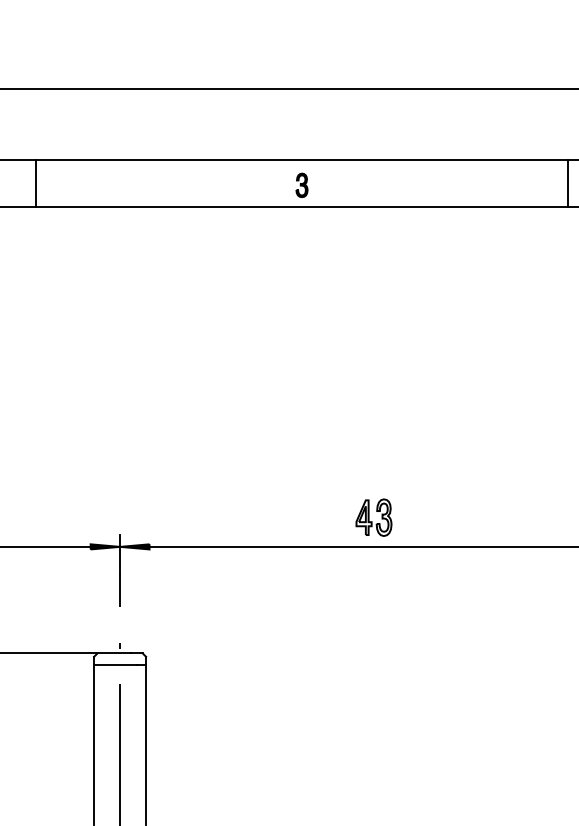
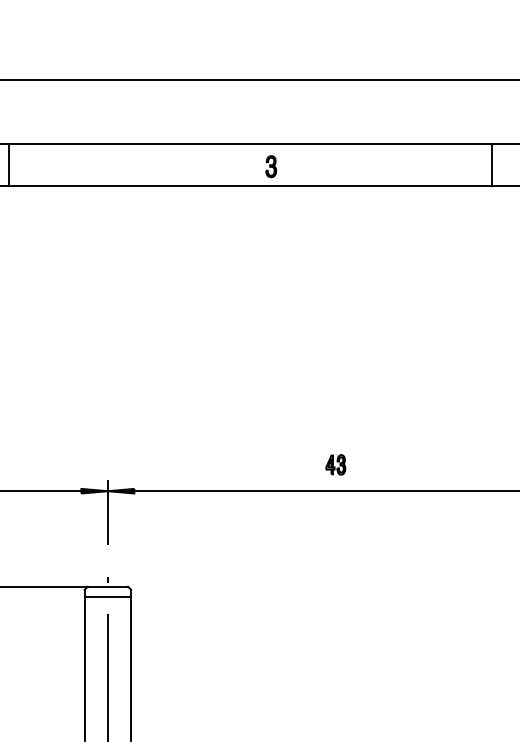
line: (36, 182) -> (9, 164), moved
line: (568, 182) -> (492, 164), moved
part: (373, 517) -> (335, 464), size x0.6

